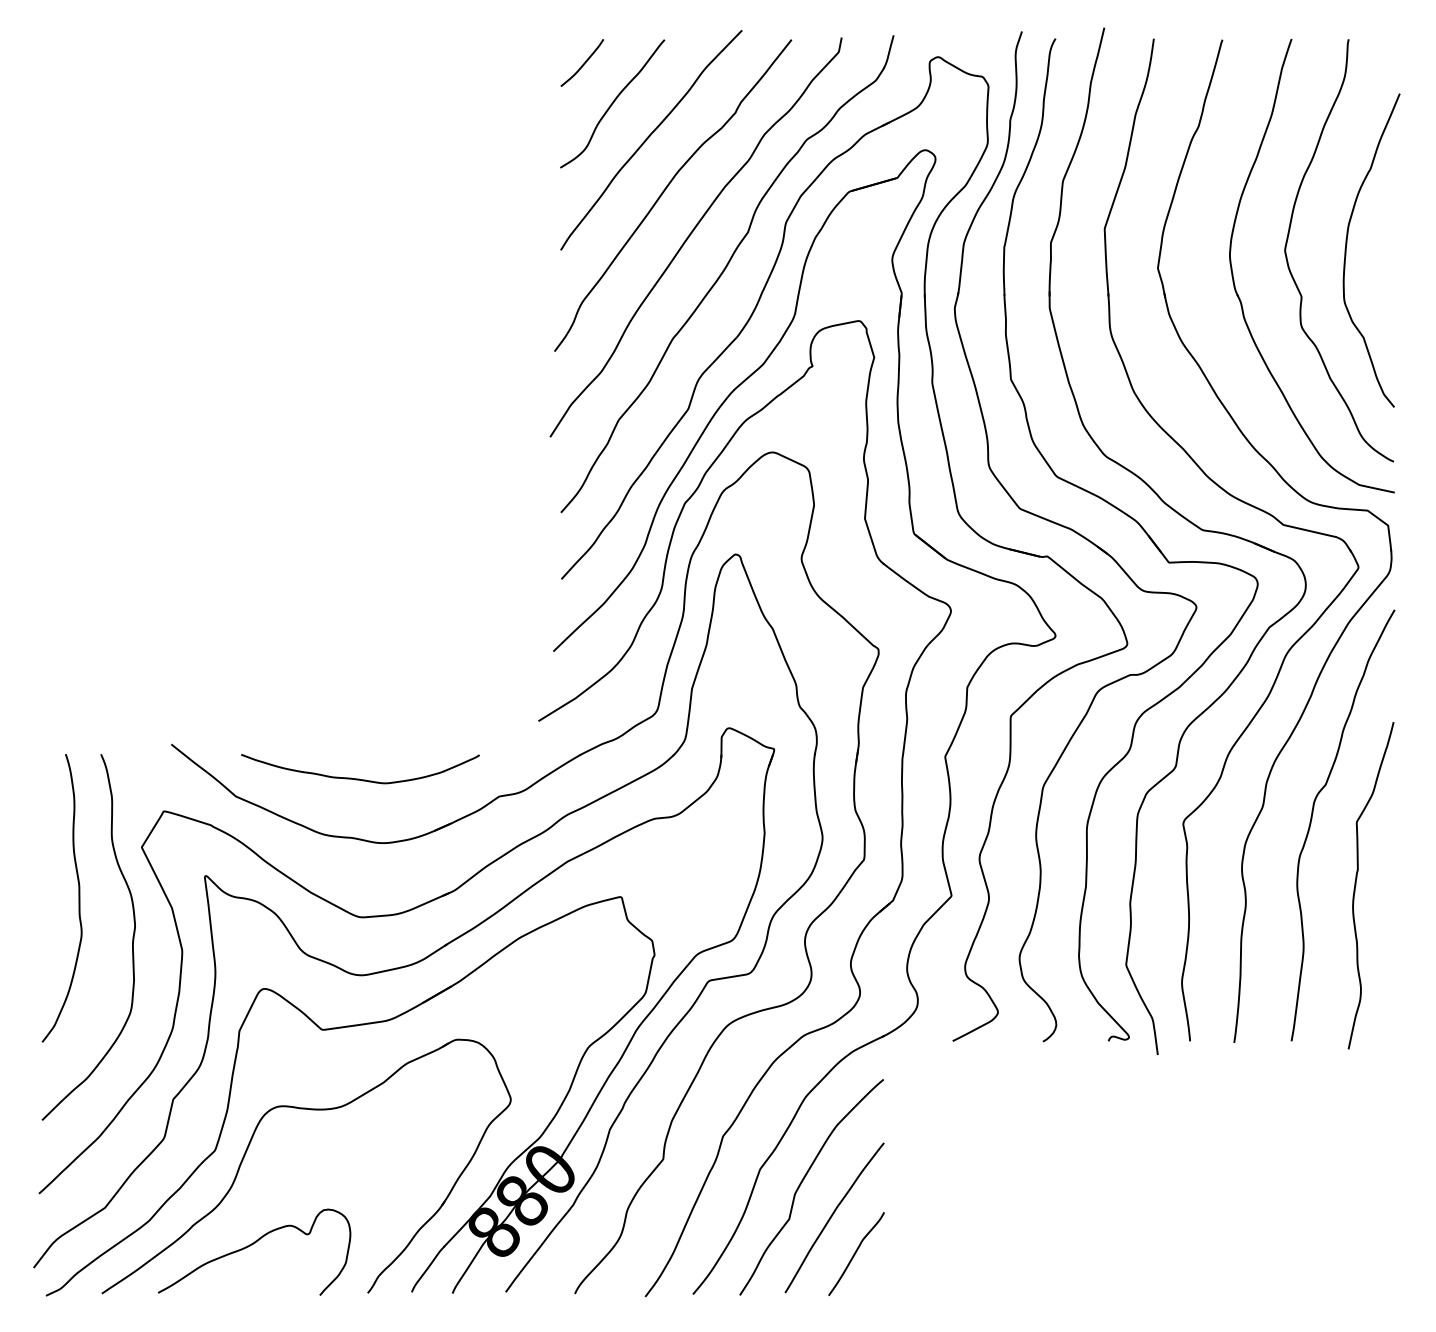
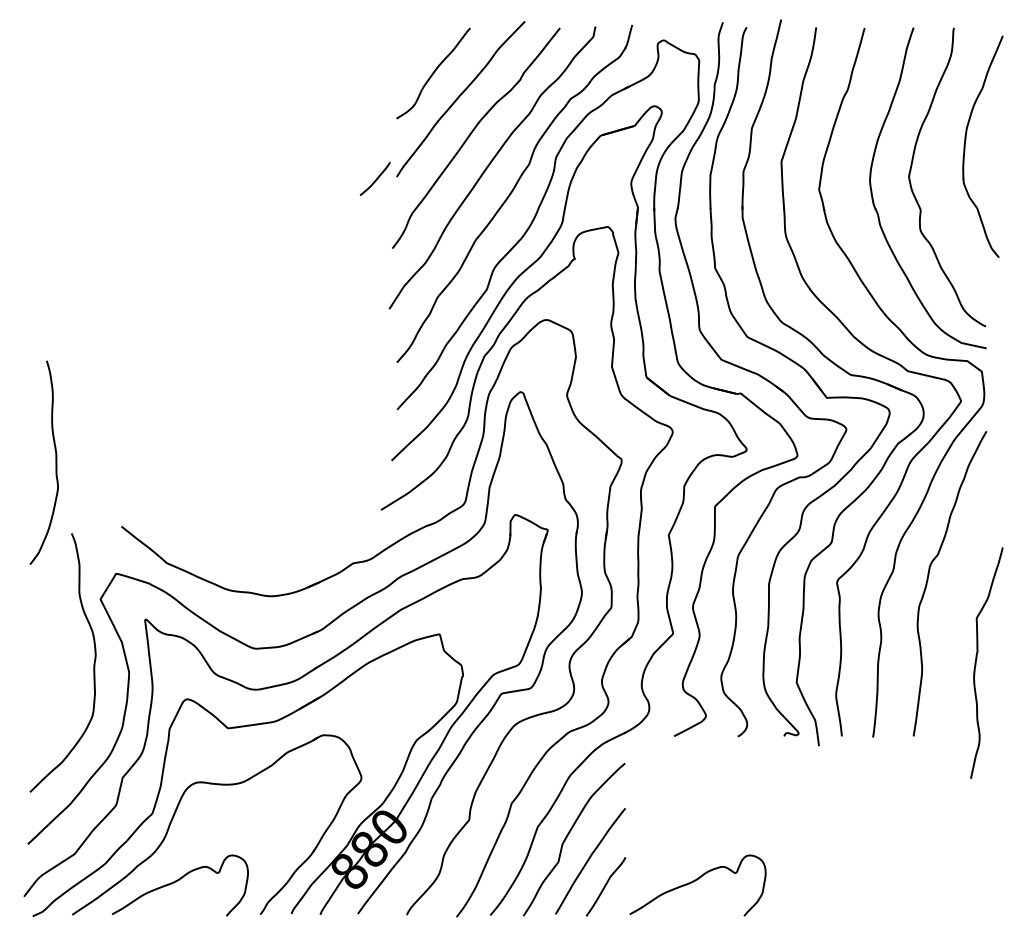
curve: (583, 63) -> (376, 179), moved
part: (1347, 244) -> (965, 142), moved
part: (359, 778) -> (254, 550), removed
curve: (1356, 885) -> (976, 663), moved
curve: (78, 898) -> (55, 462), moved
curve: (984, 1245) -> (696, 880), added

